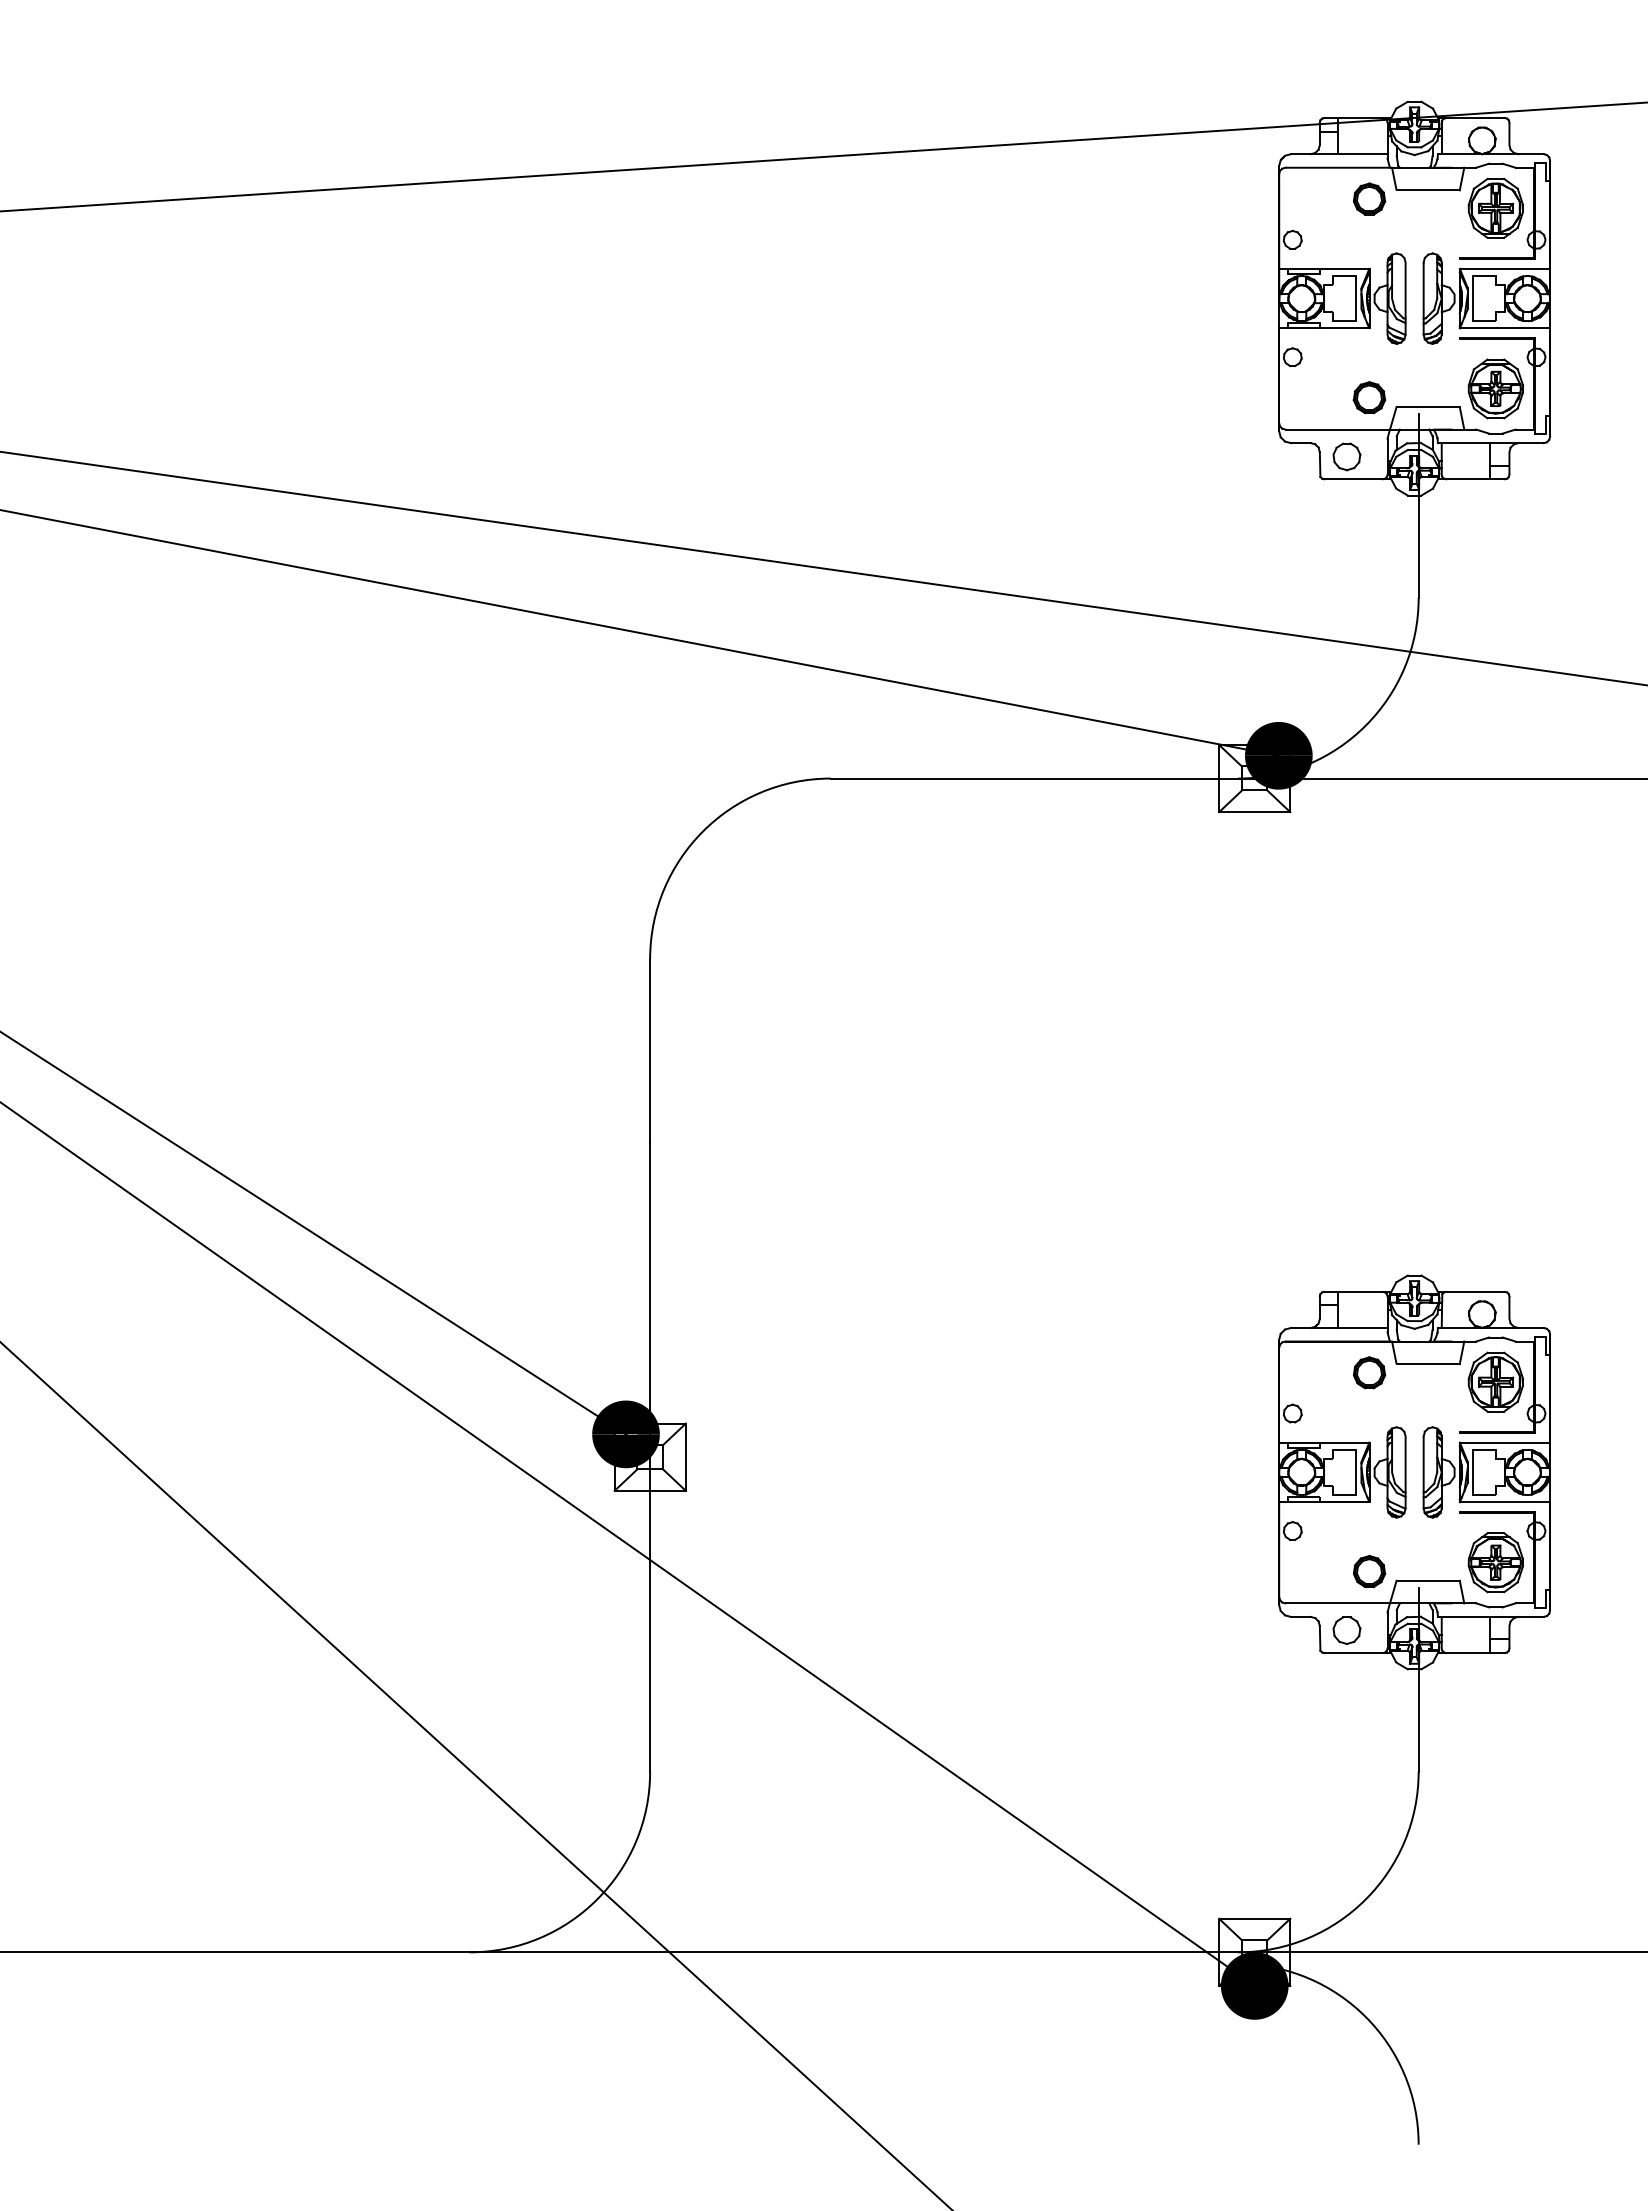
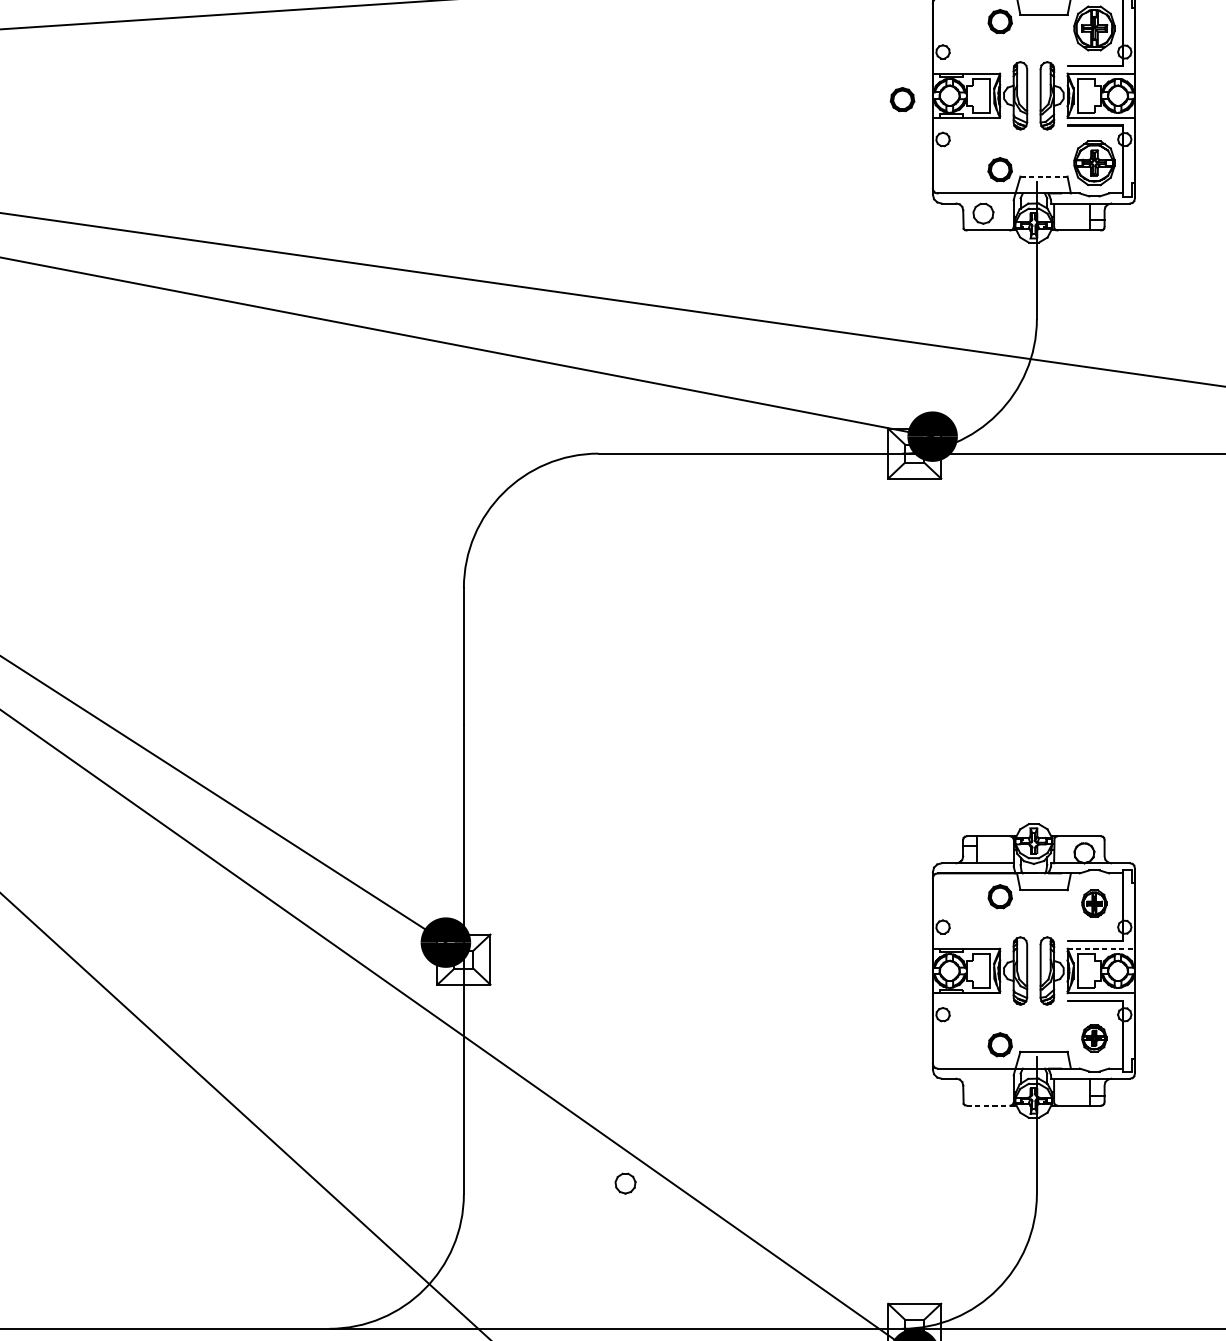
part: (1238, 303) -> (902, 99), added
line: (1428, 407) -> (1044, 176), solid -> dashed
part: (1495, 1381) -> (1094, 903), size x0.6
line: (1505, 1442) -> (1101, 948), solid -> dashed
part: (1495, 1562) -> (1094, 1038), size x0.6
part: (1346, 1630) -> (625, 1183), moved
line: (1357, 1653) -> (991, 1105), solid -> dashed

